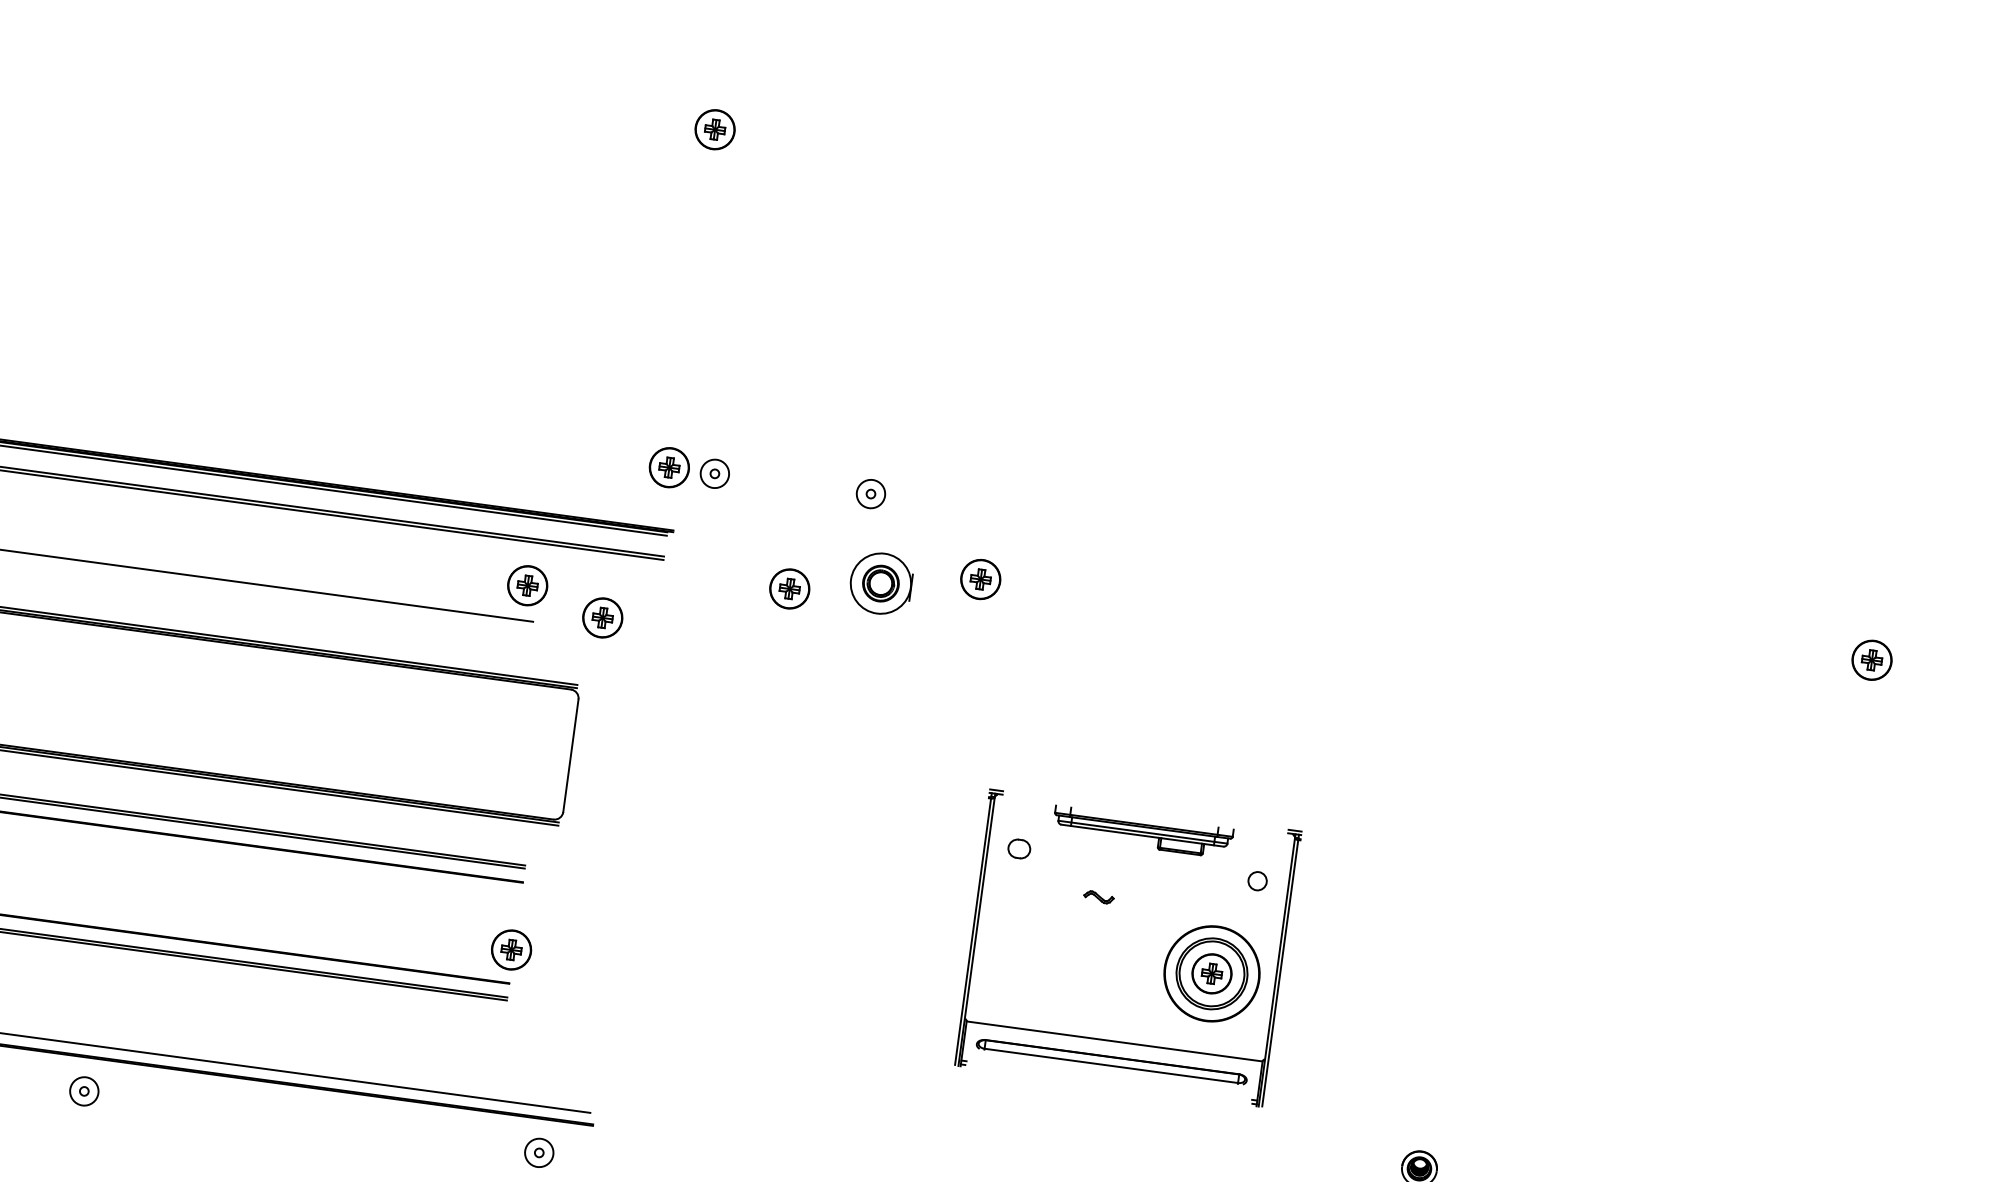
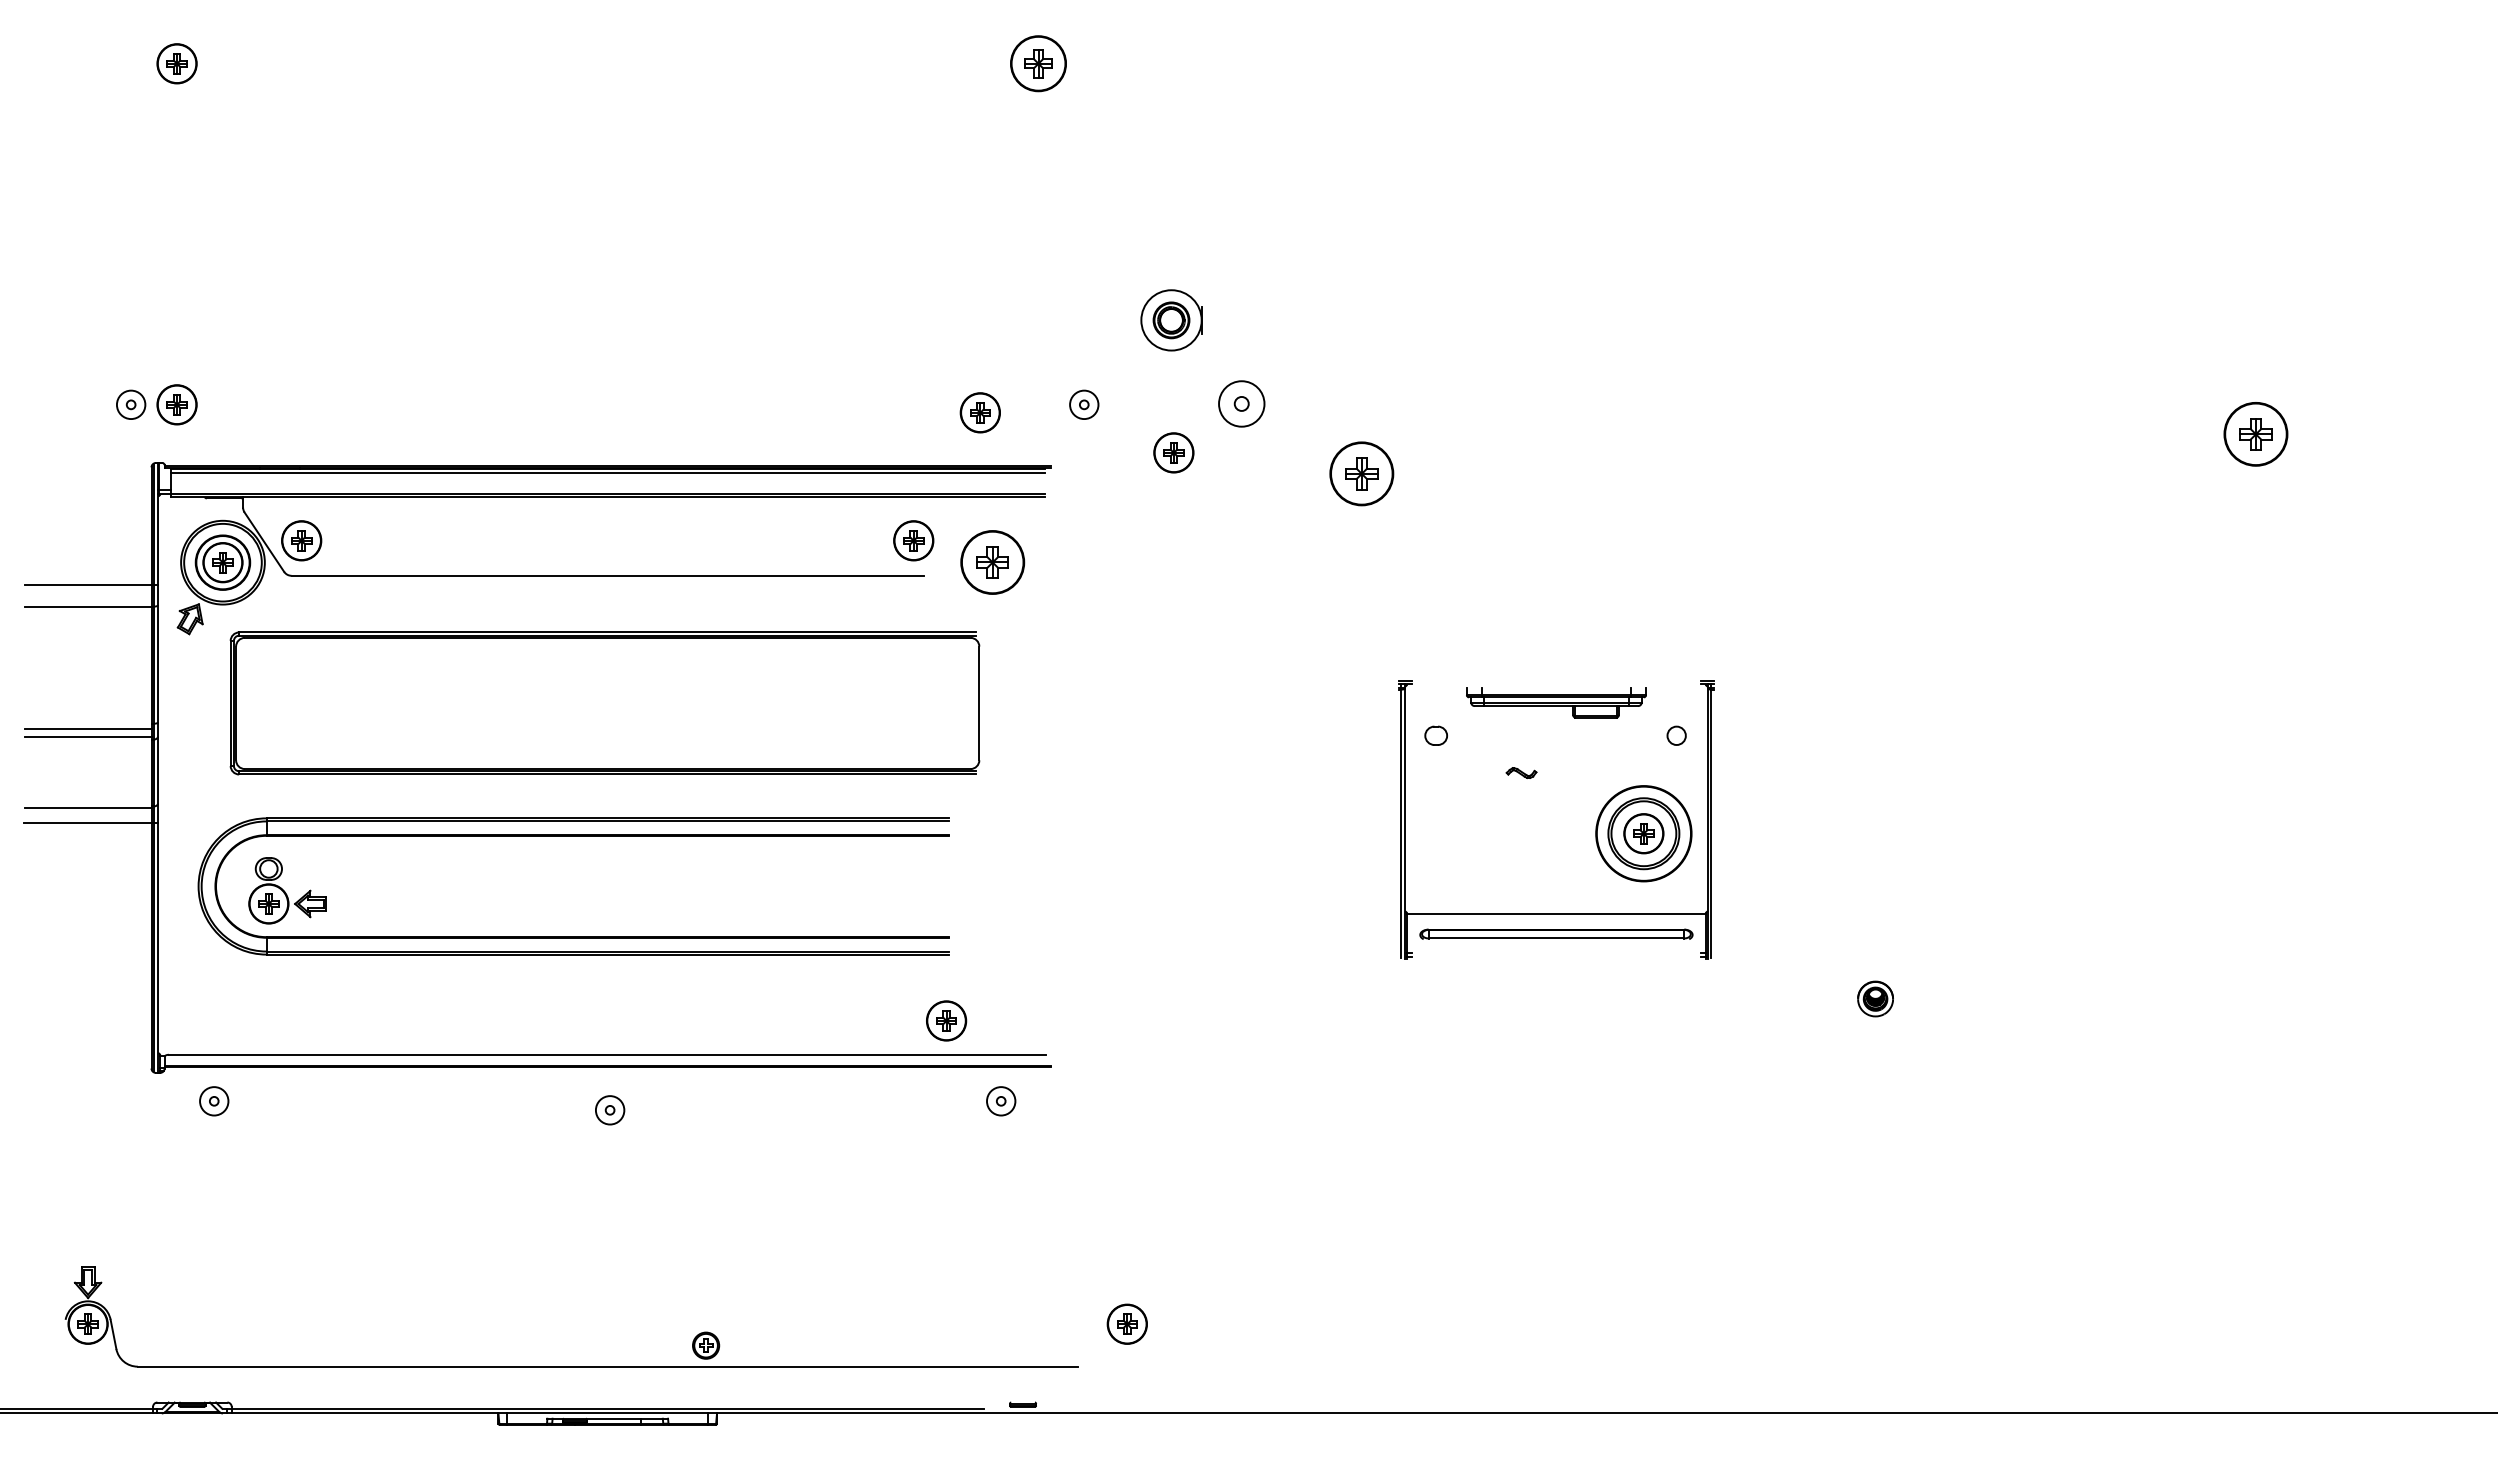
part: (714, 129) -> (1037, 63), size x1.4
part: (668, 467) -> (979, 412), moved
part: (870, 493) -> (1241, 403), size x1.6
part: (980, 579) -> (1361, 473), size x1.6
part: (880, 583) -> (1171, 320), moved
part: (789, 588) -> (1173, 452), moved
part: (601, 617) -> (991, 562), size x1.6
part: (1871, 660) -> (2255, 434), size x1.6
part: (511, 949) -> (946, 1020), moved
part: (84, 1091) -> (610, 1110), moved

